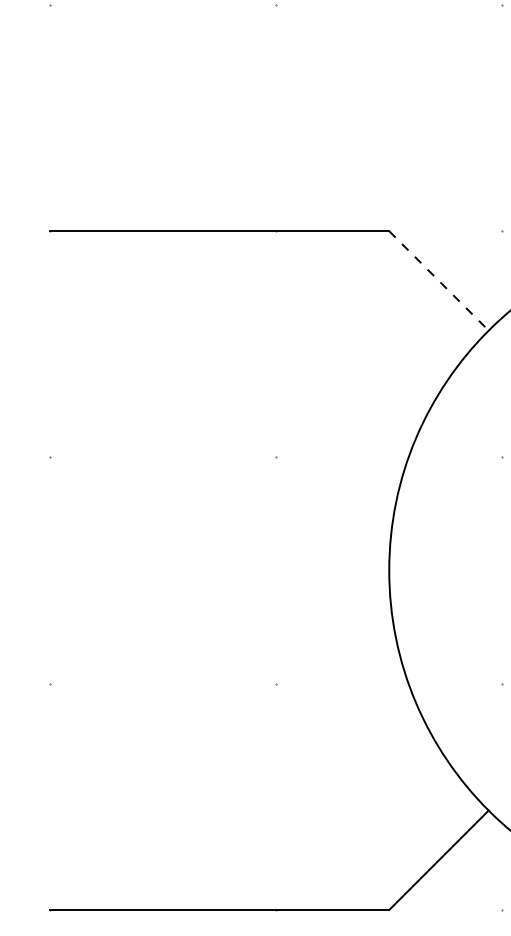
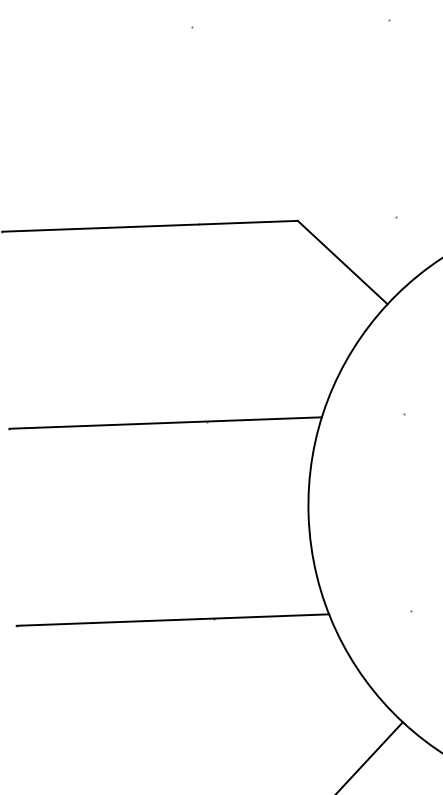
line: (439, 281) -> (343, 263), dashed -> solid
line: (228, 457) -> (165, 423), added
line: (228, 683) -> (172, 619), added

